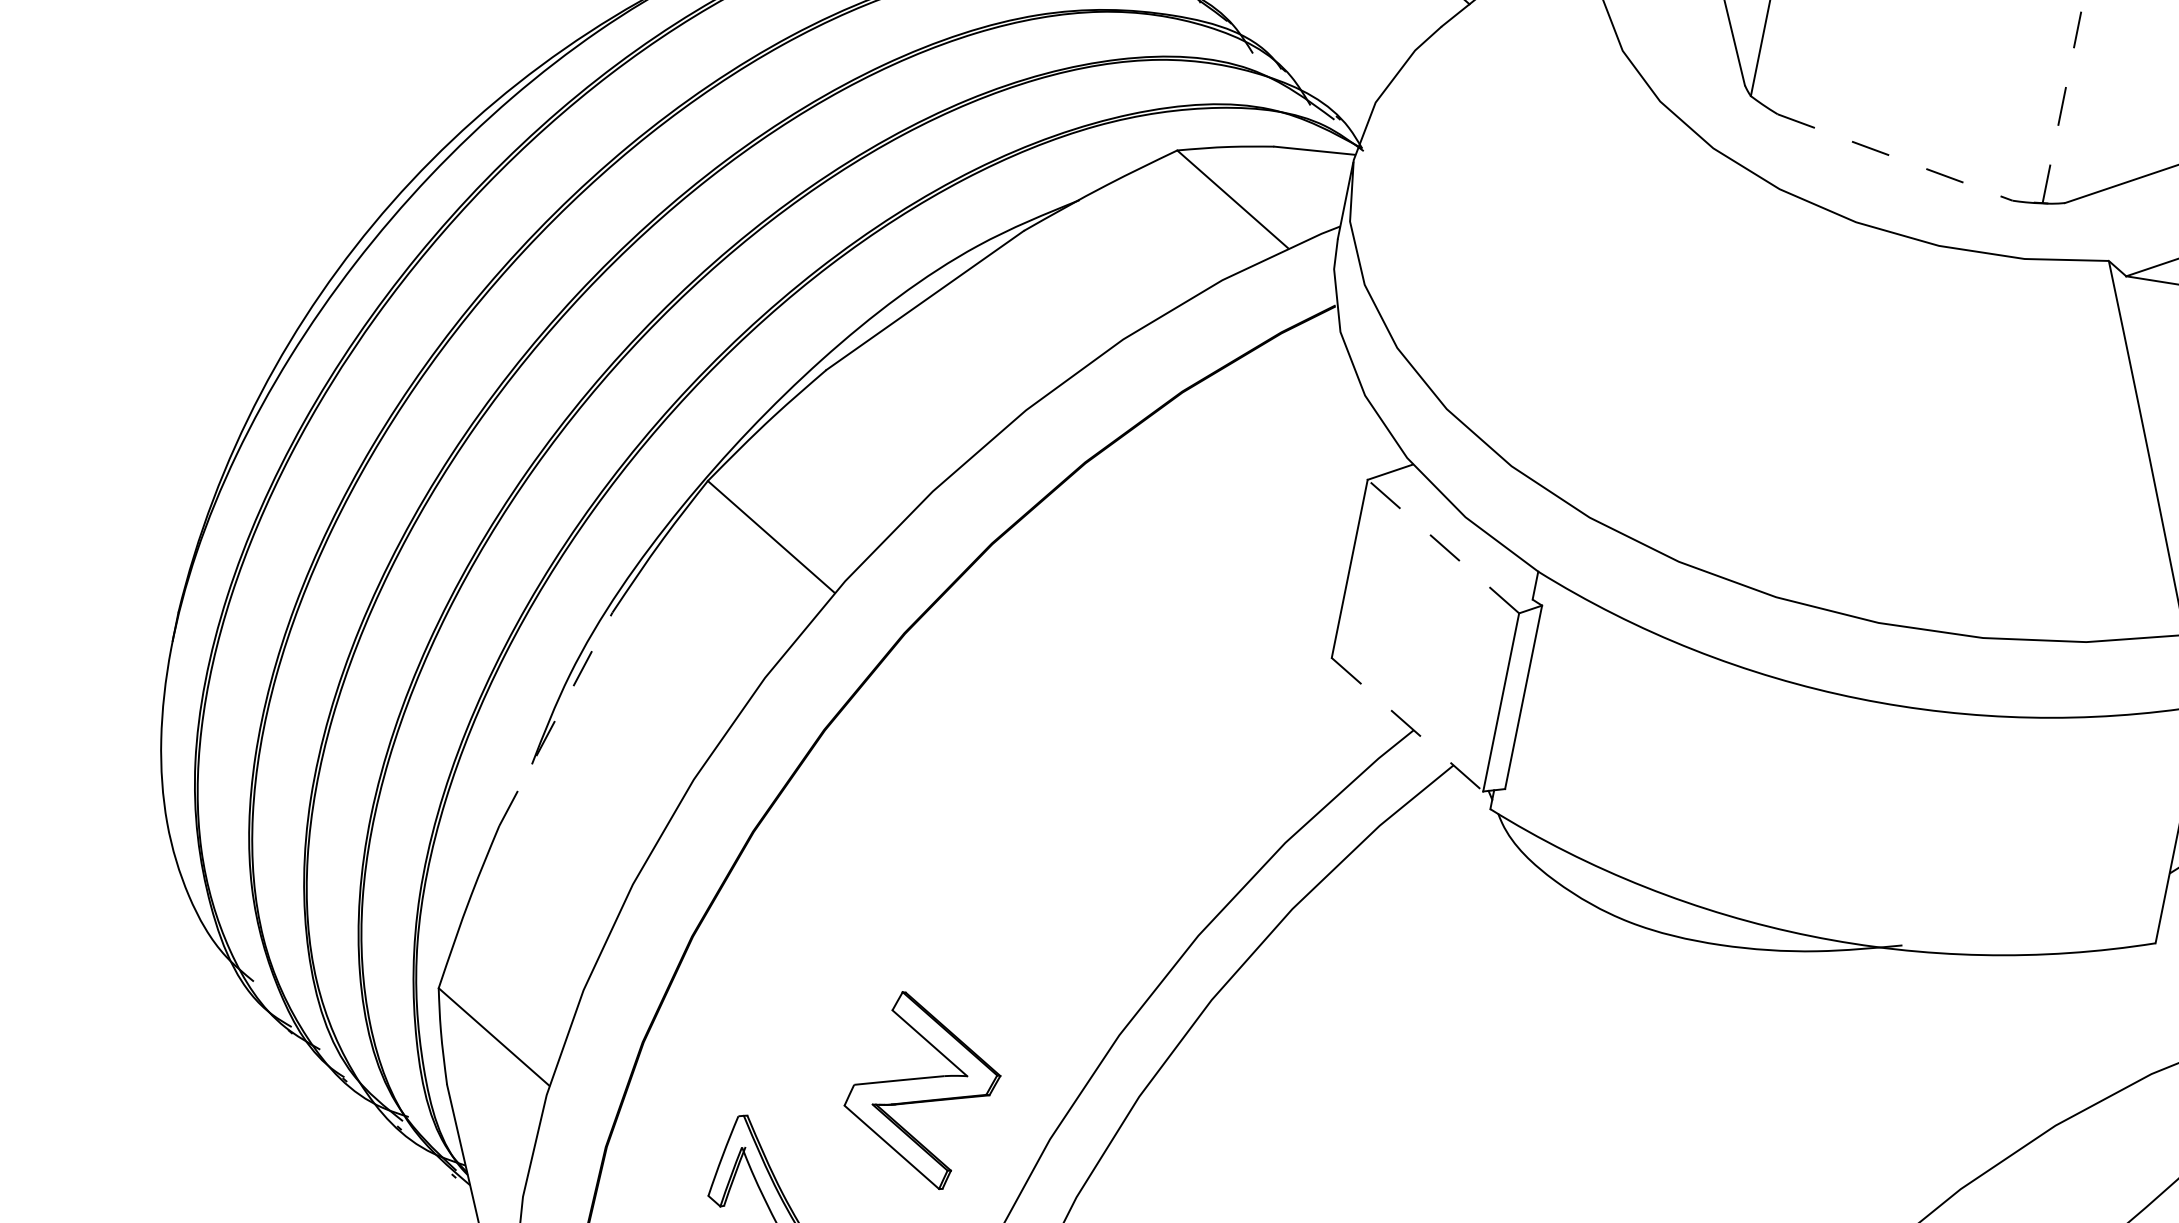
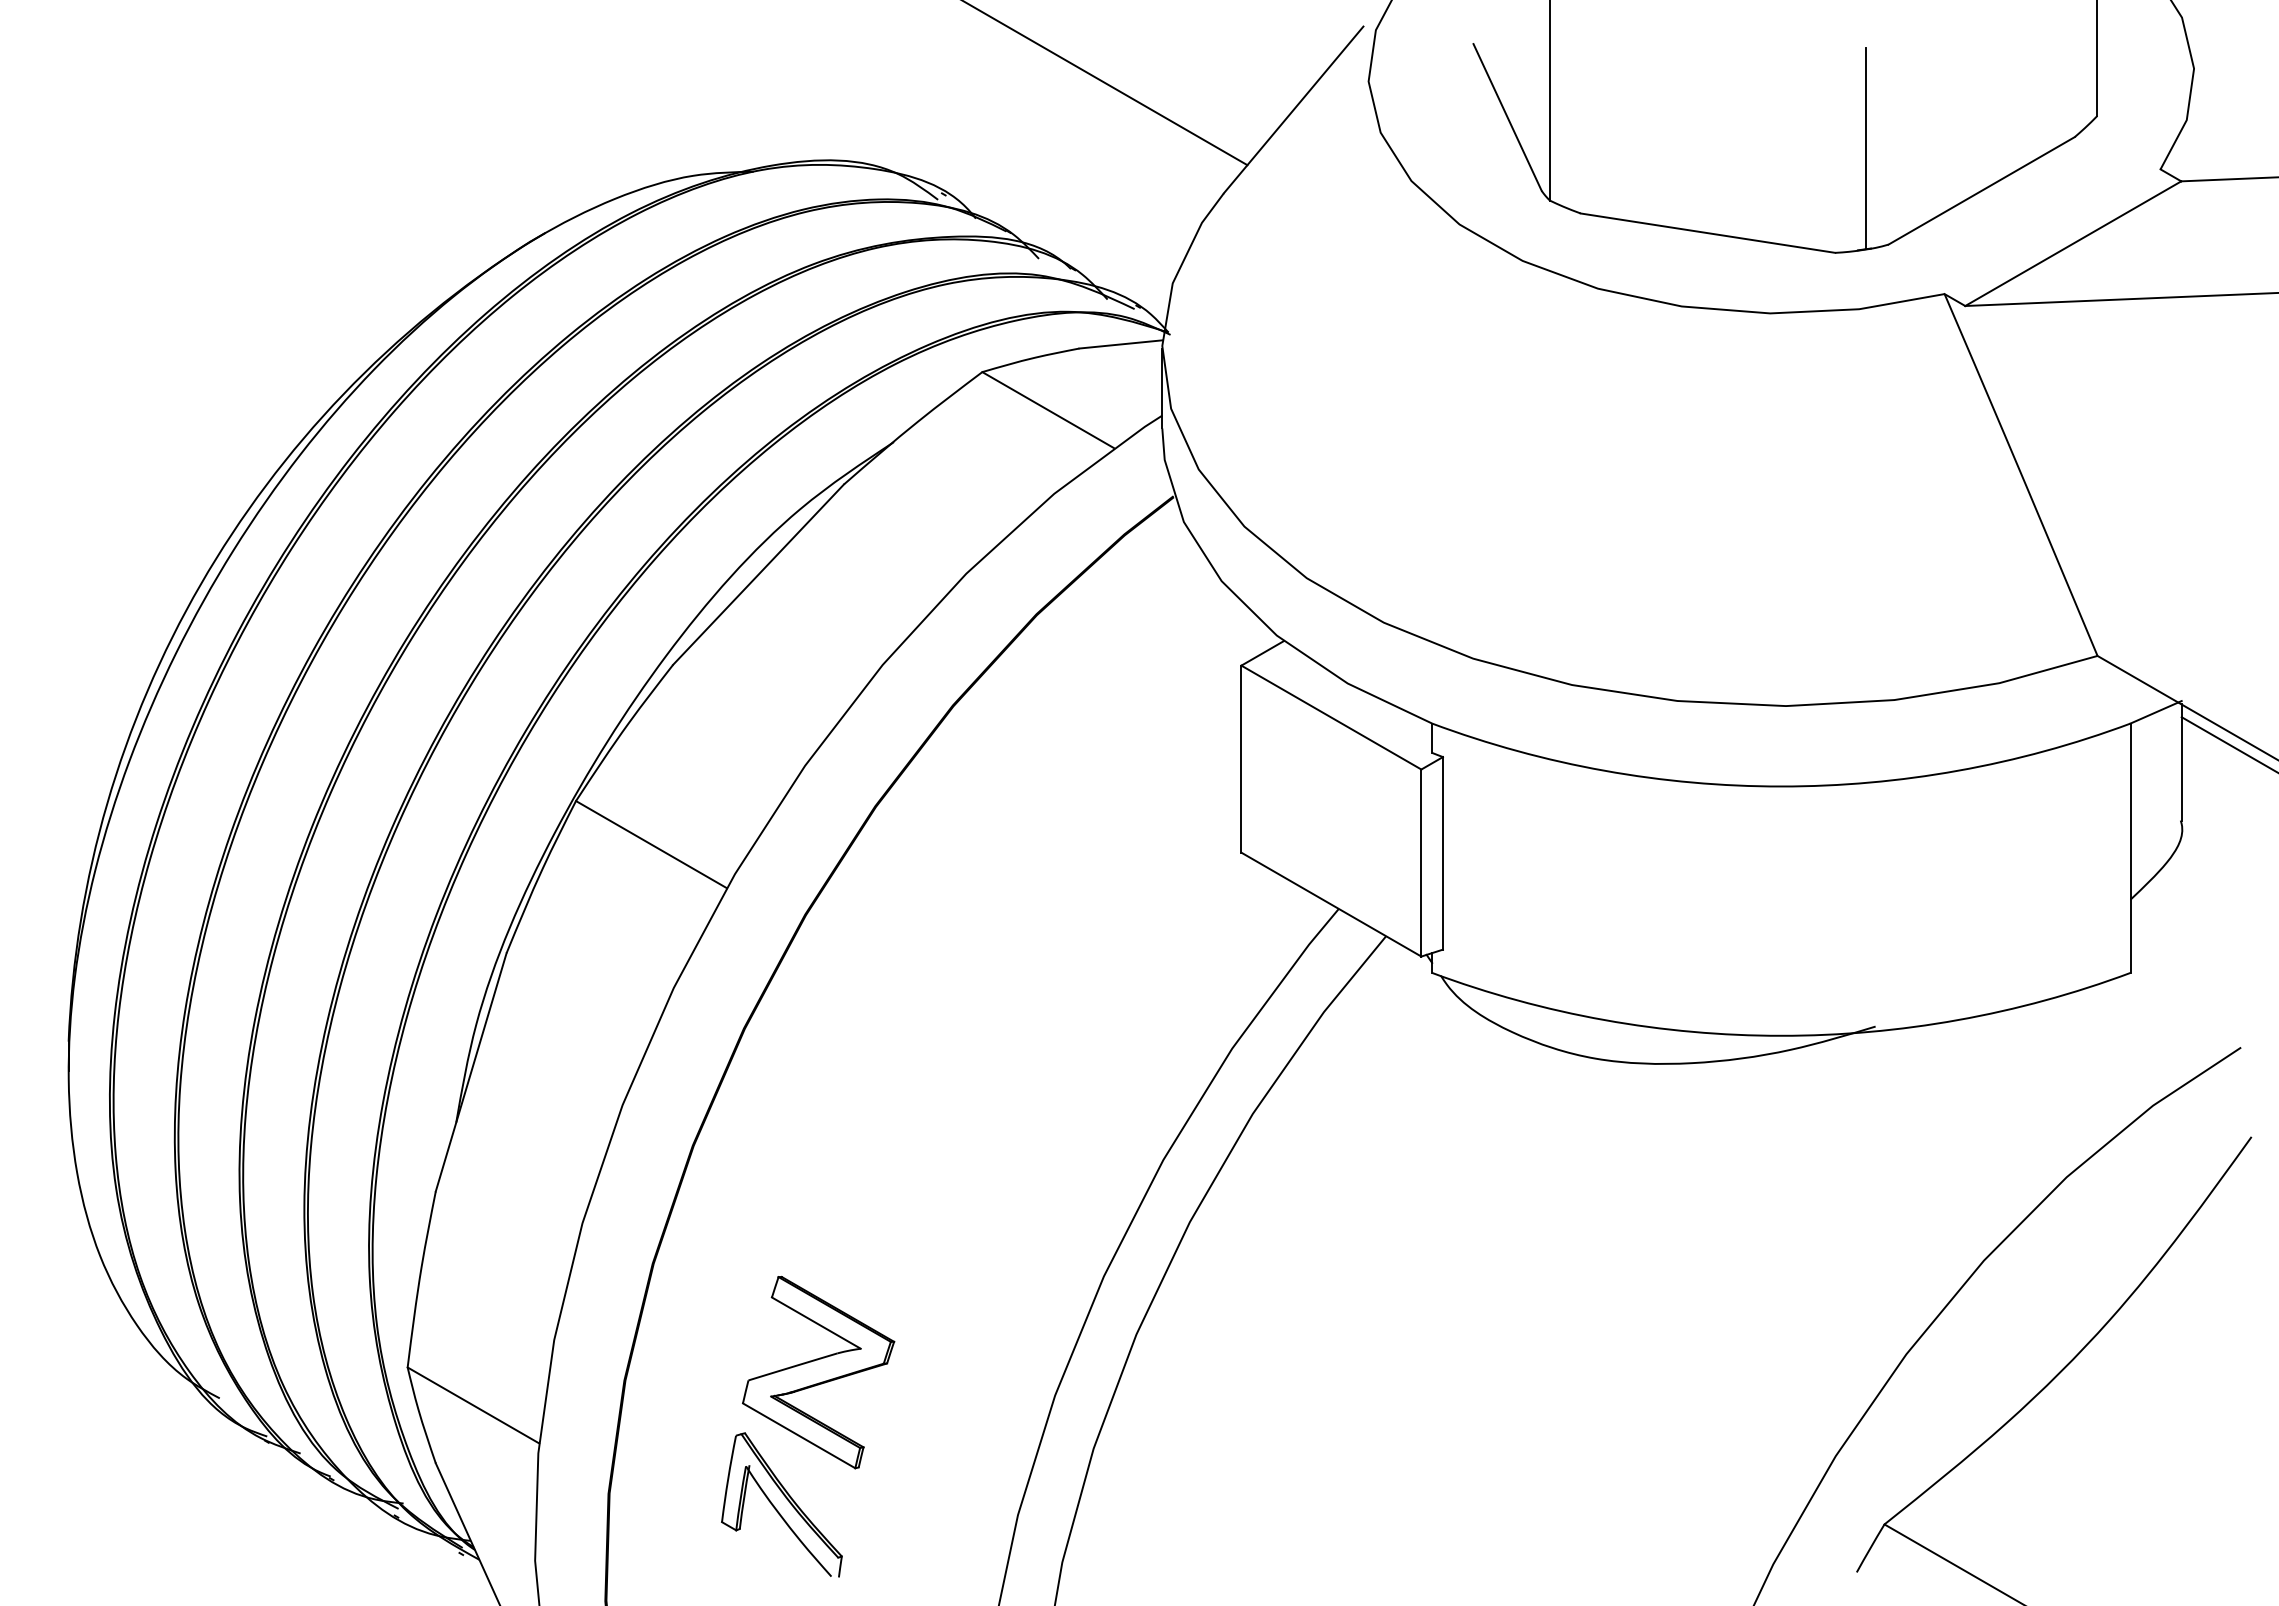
line: (2062, 107) -> (1866, 148), dashed -> solid
line: (1895, 157) -> (1708, 233), dashed -> solid
line: (1443, 546) -> (1331, 717), dashed -> solid
line: (556, 718) -> (471, 1071), dashed -> solid
line: (1407, 724) -> (1331, 904), dashed -> solid
part: (922, 1090) -> (818, 1372), moved

